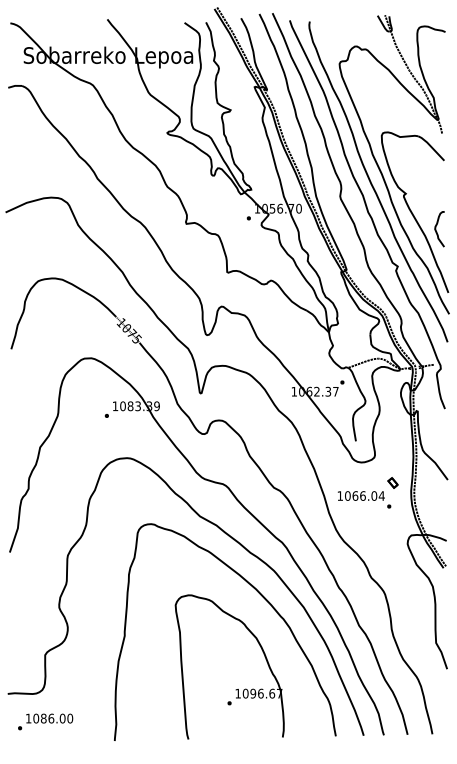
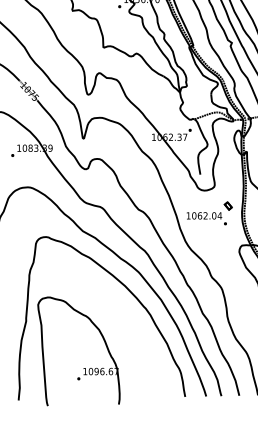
text: (362, 495) -> (205, 215), 1066.04 -> 1062.04
part: (235, 689) -> (83, 368), moved

